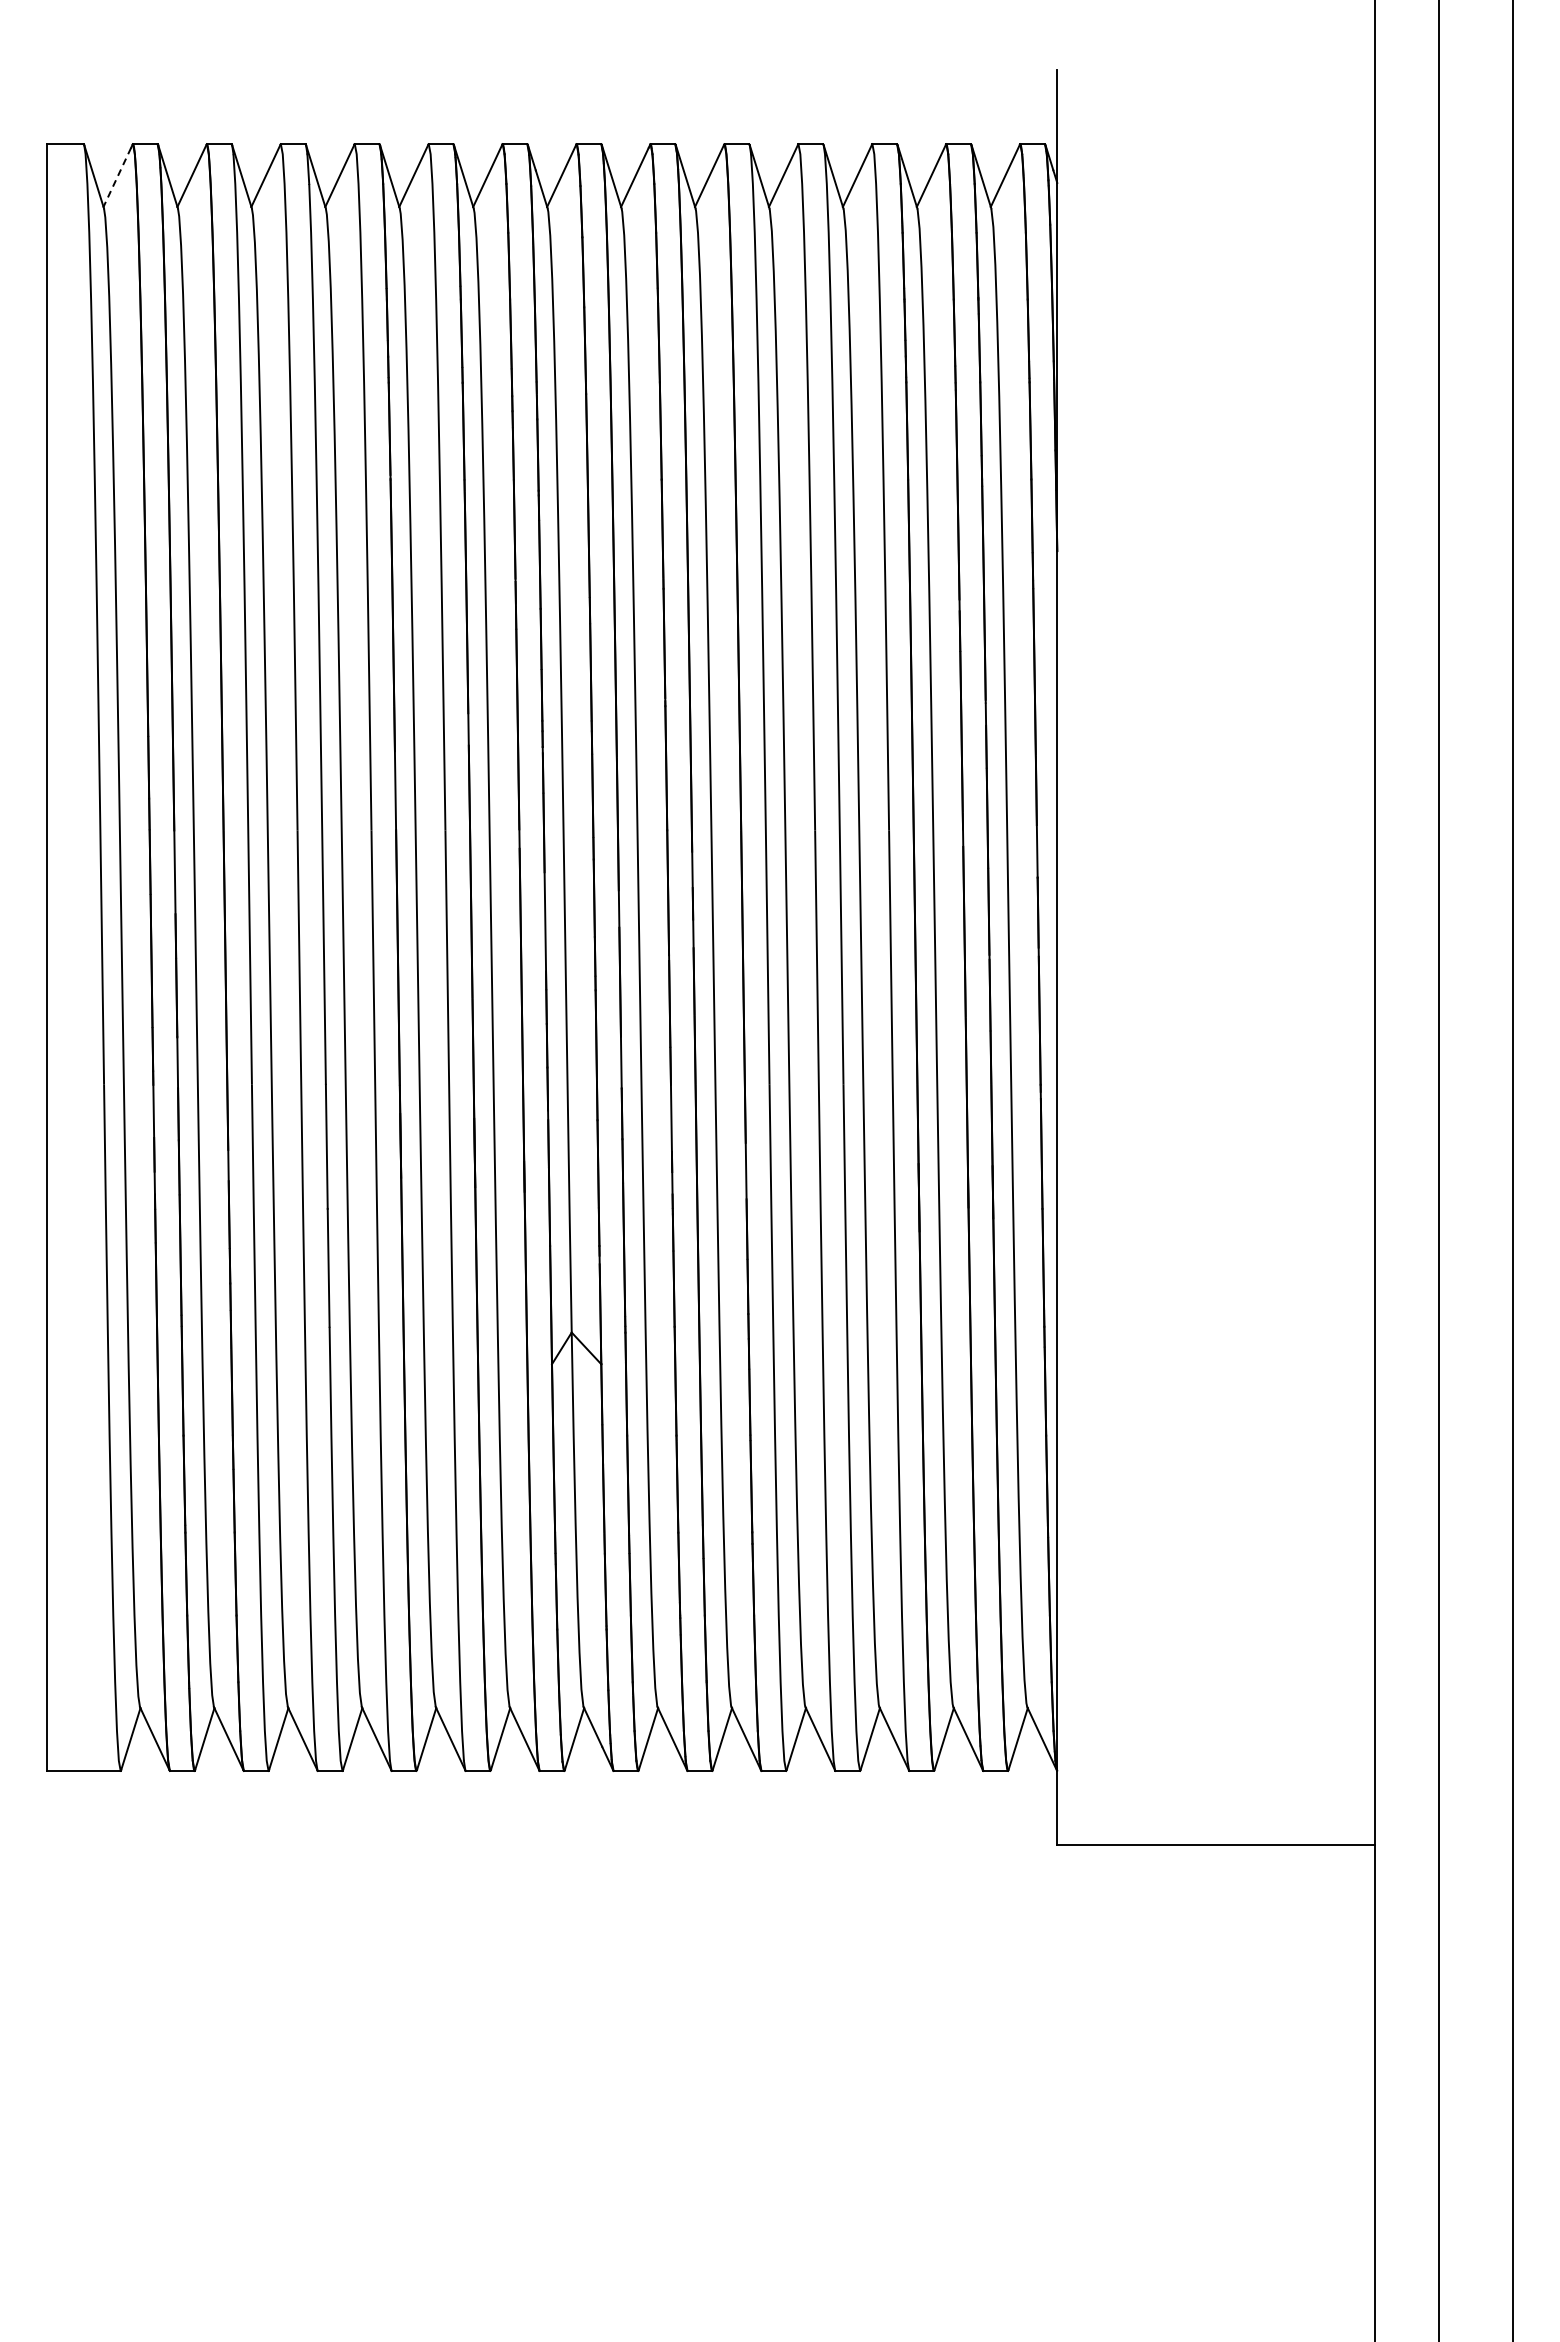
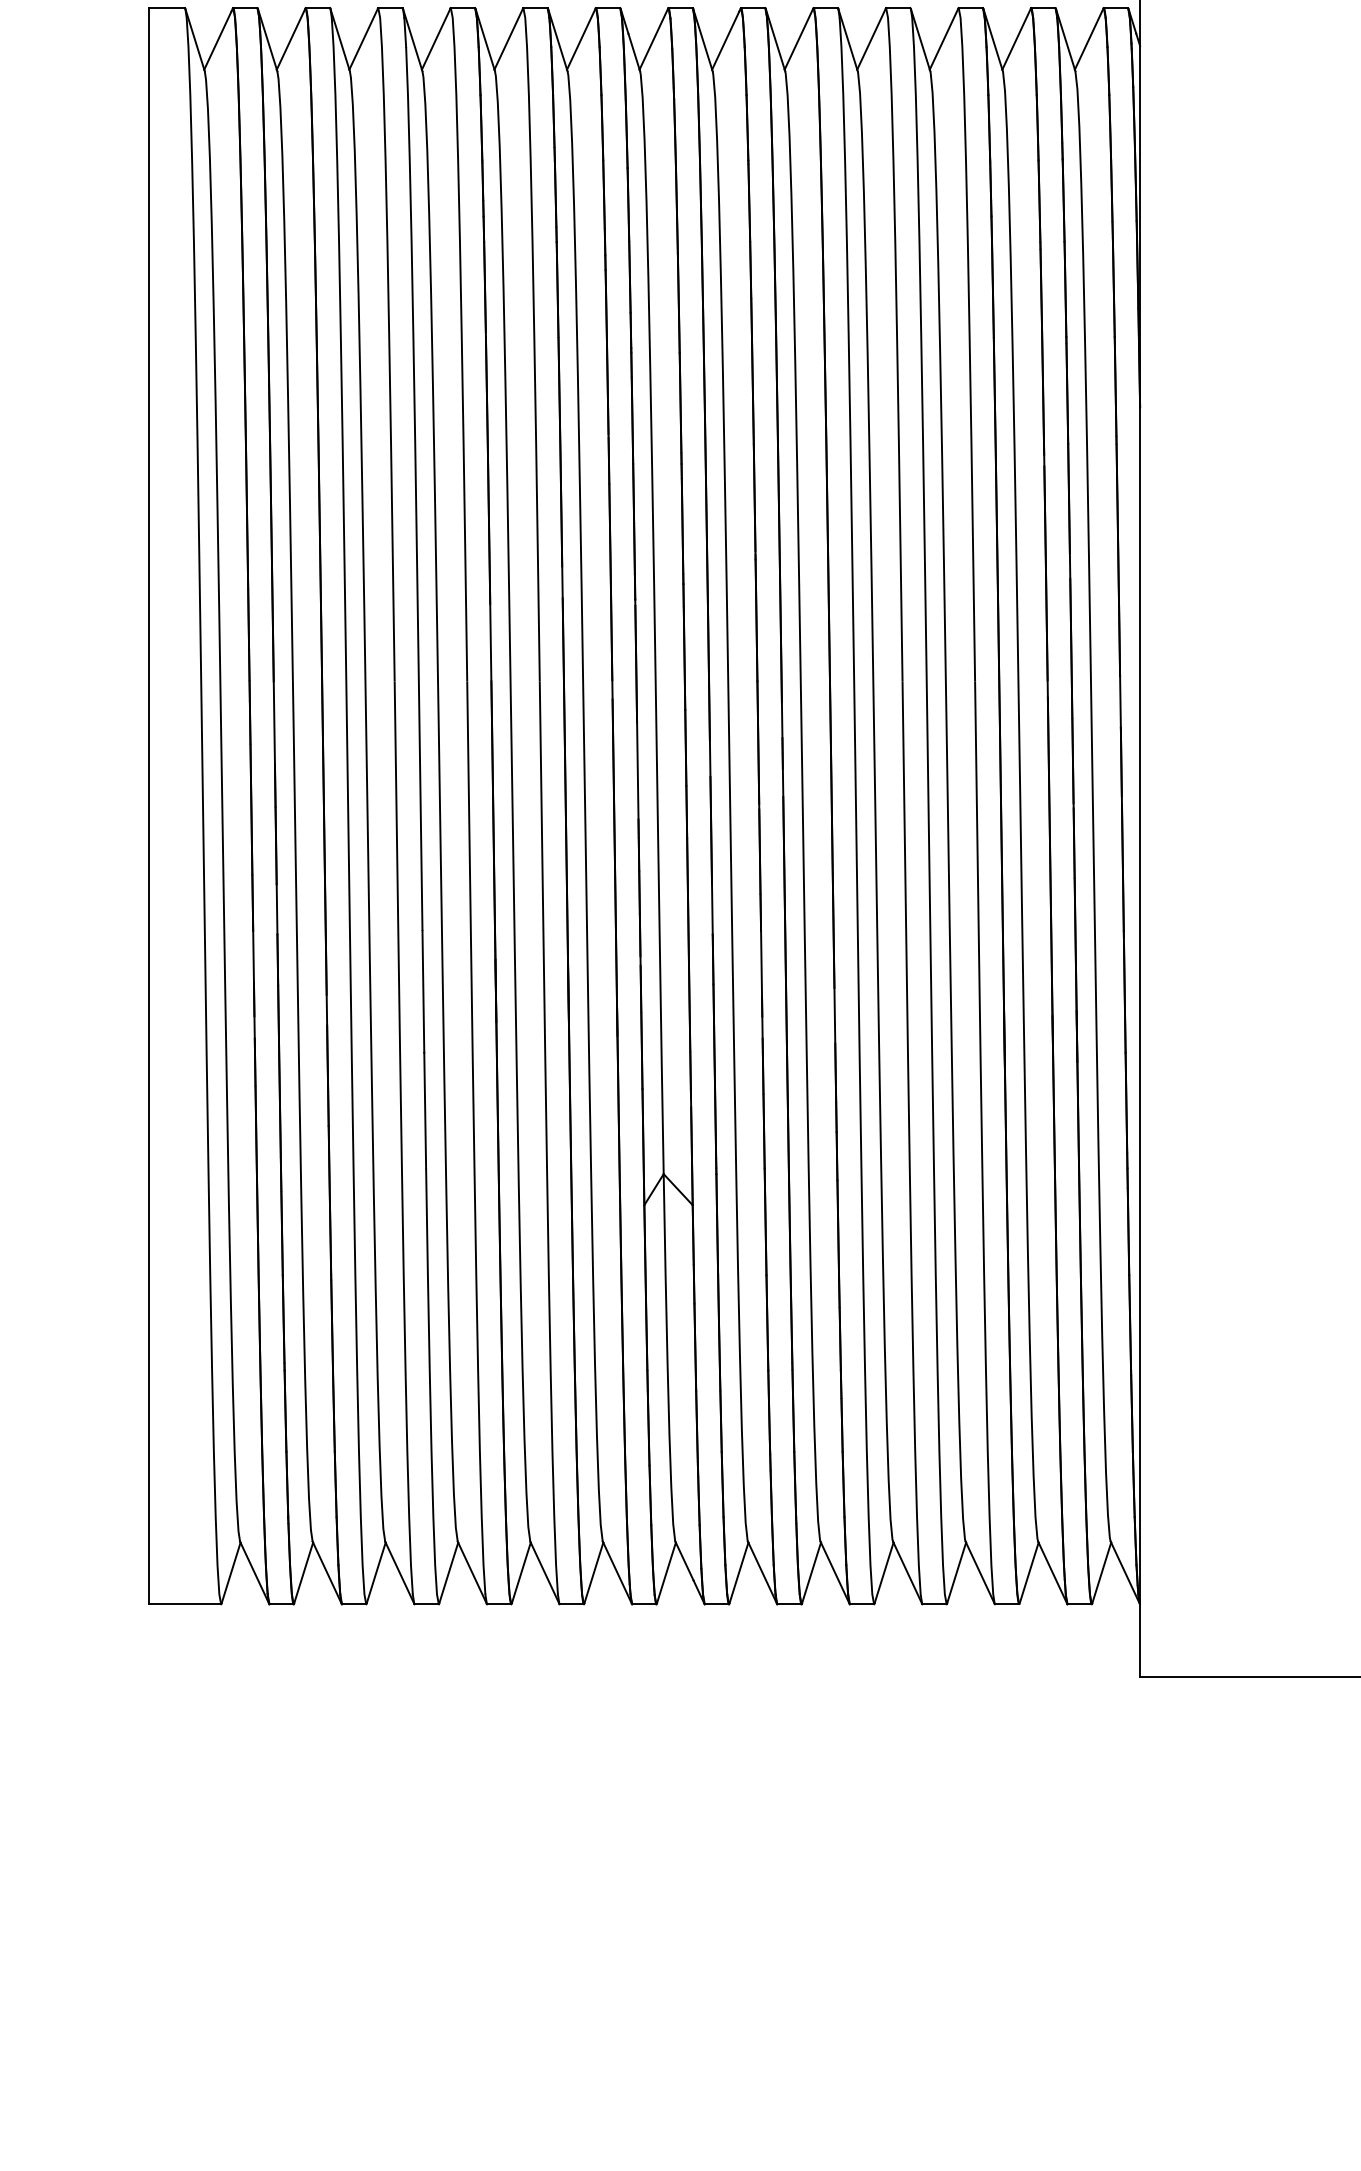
line: (117, 177) -> (218, 40), dashed -> solid

